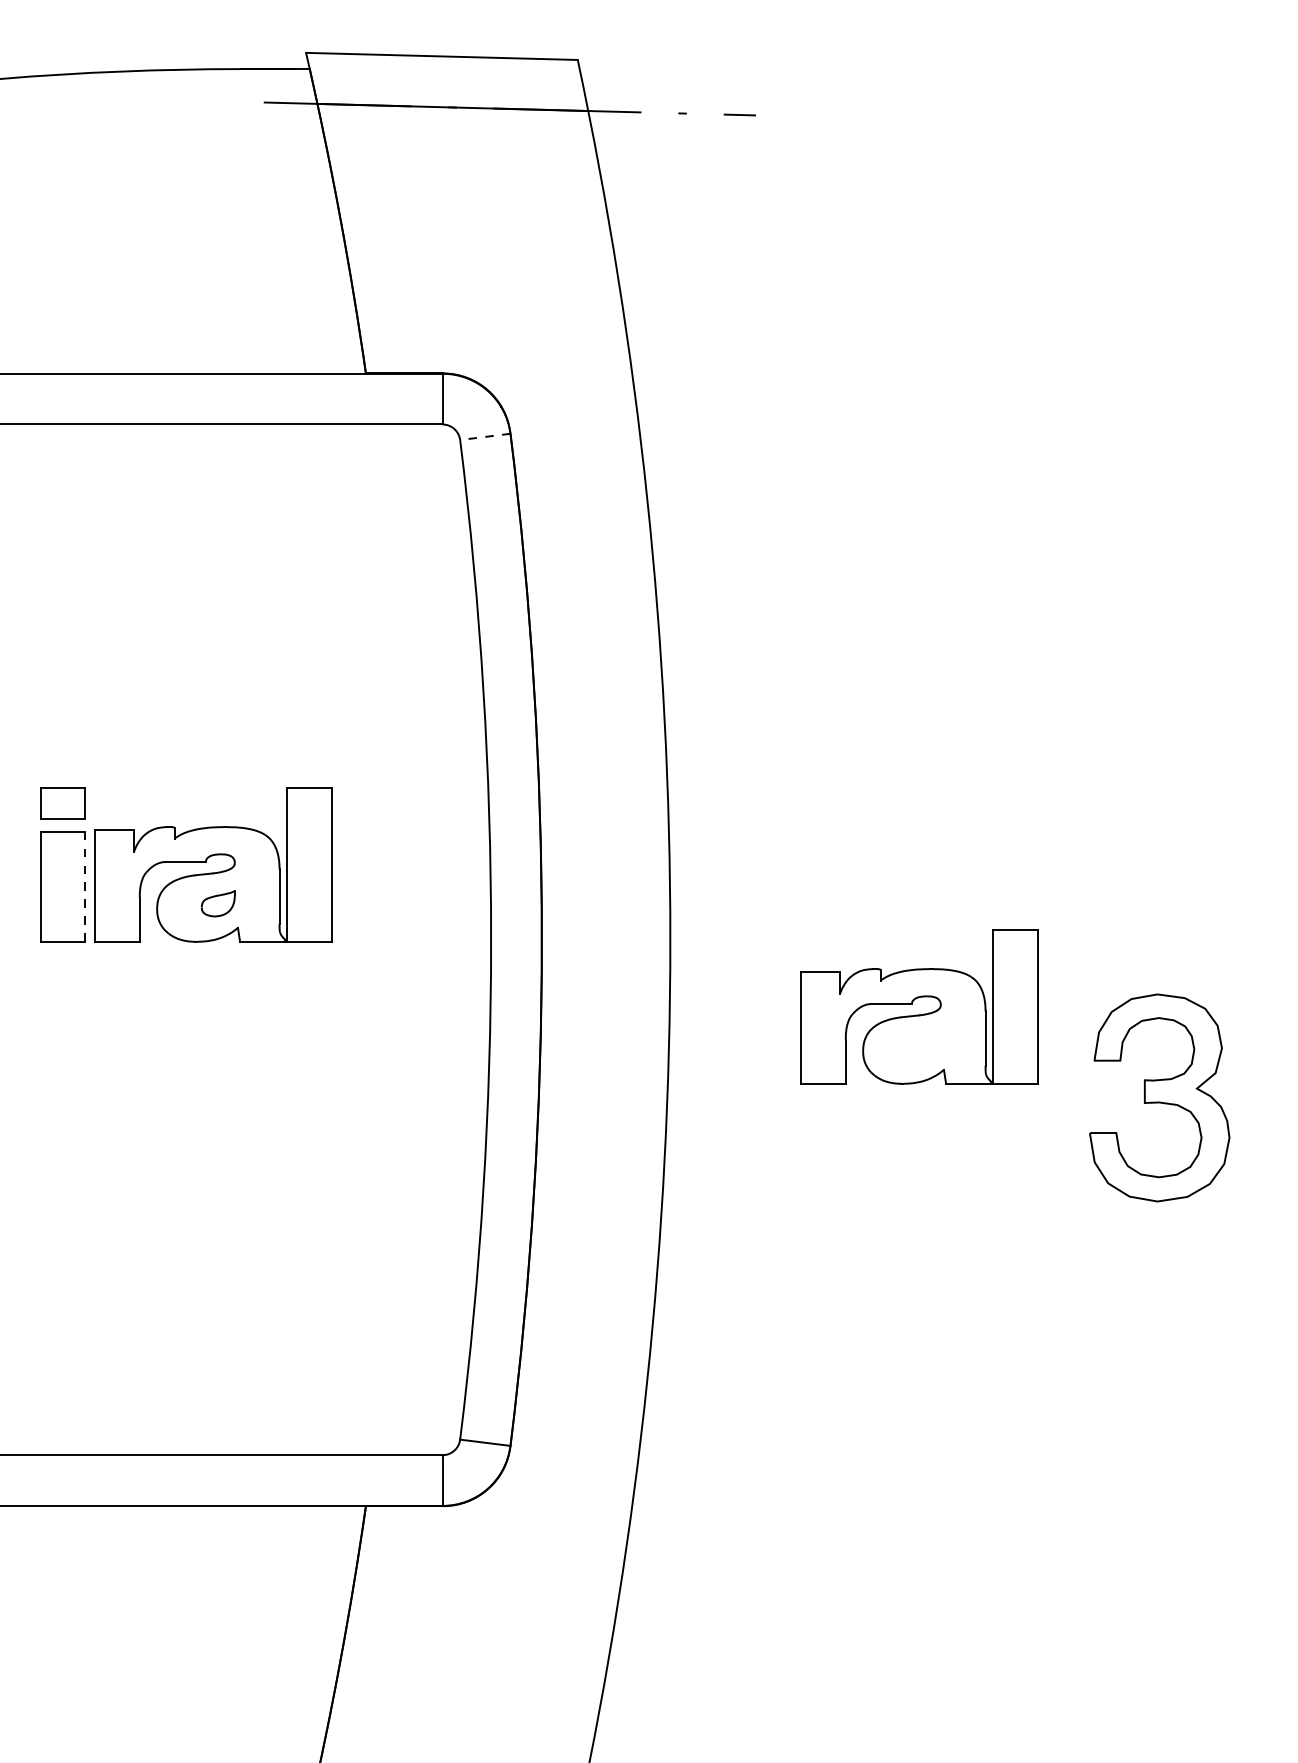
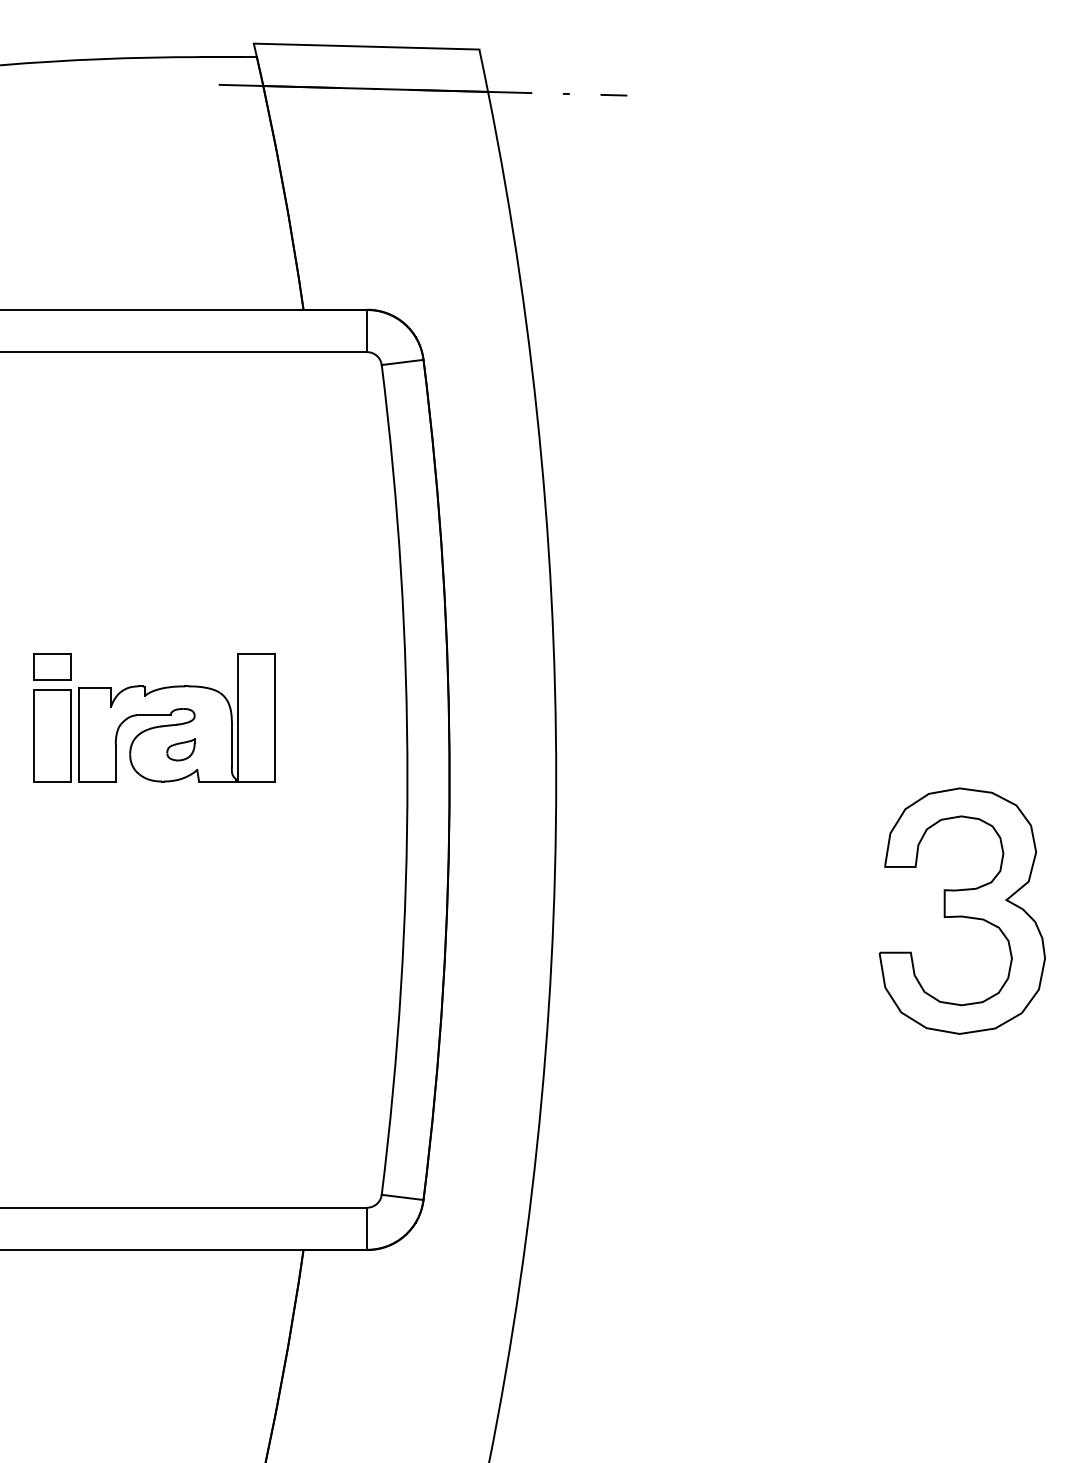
line: (484, 436) -> (401, 362), dashed -> solid
line: (85, 886) -> (70, 735), dashed -> solid
part: (913, 1002) -> (758, 831), removed
part: (1159, 1097) -> (962, 910), size x1.43

